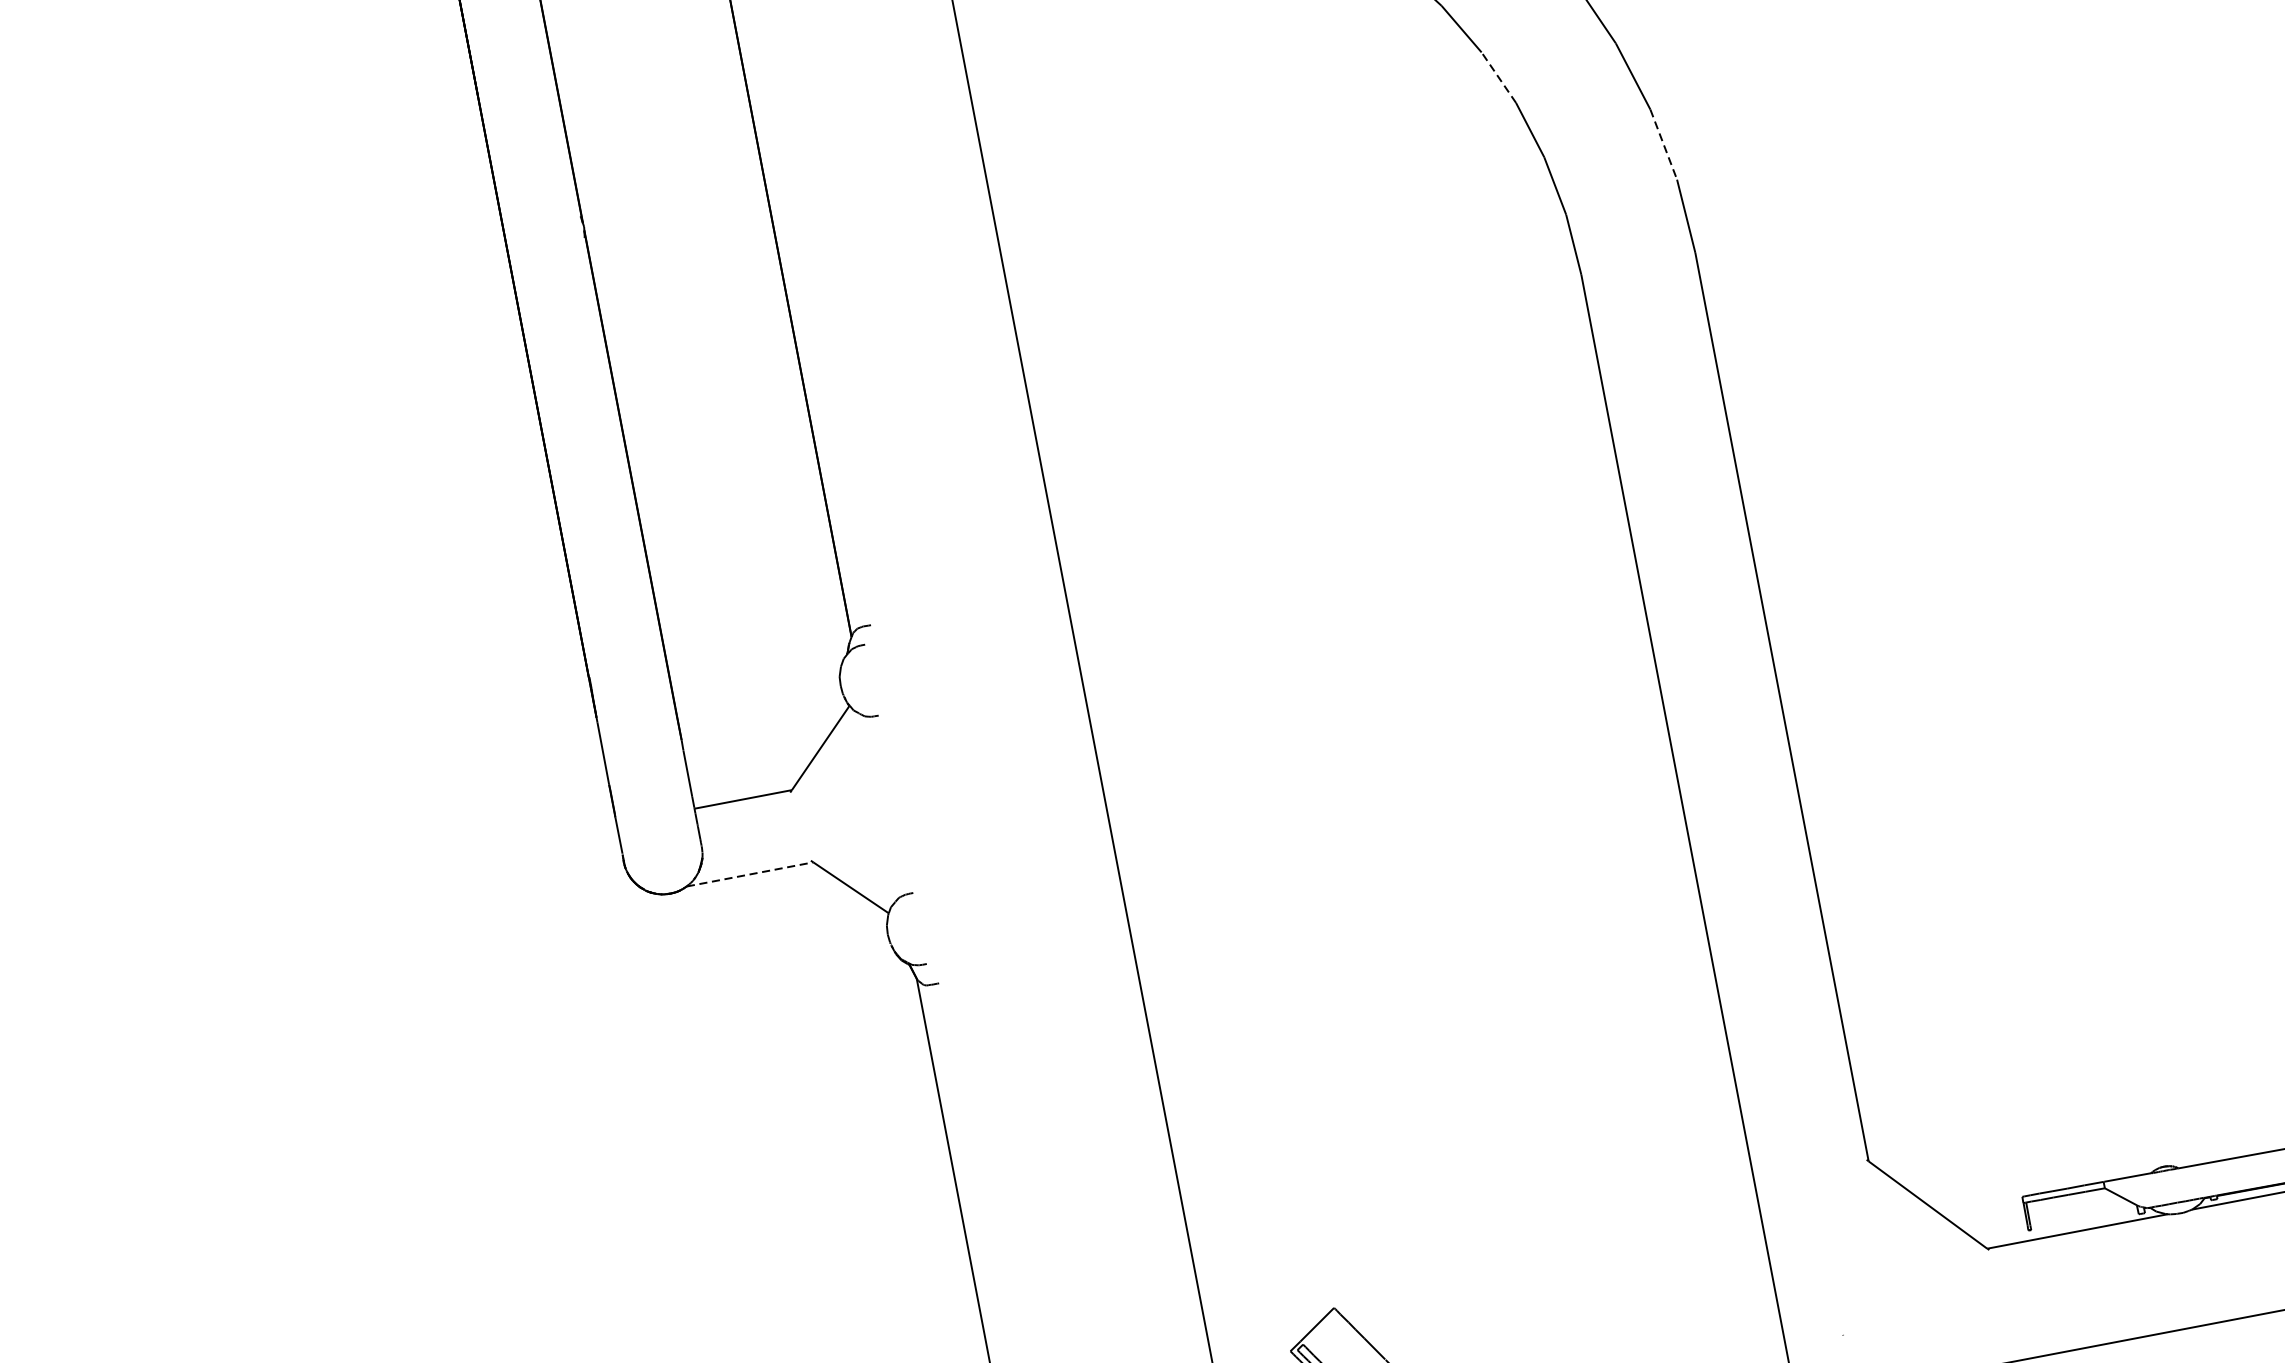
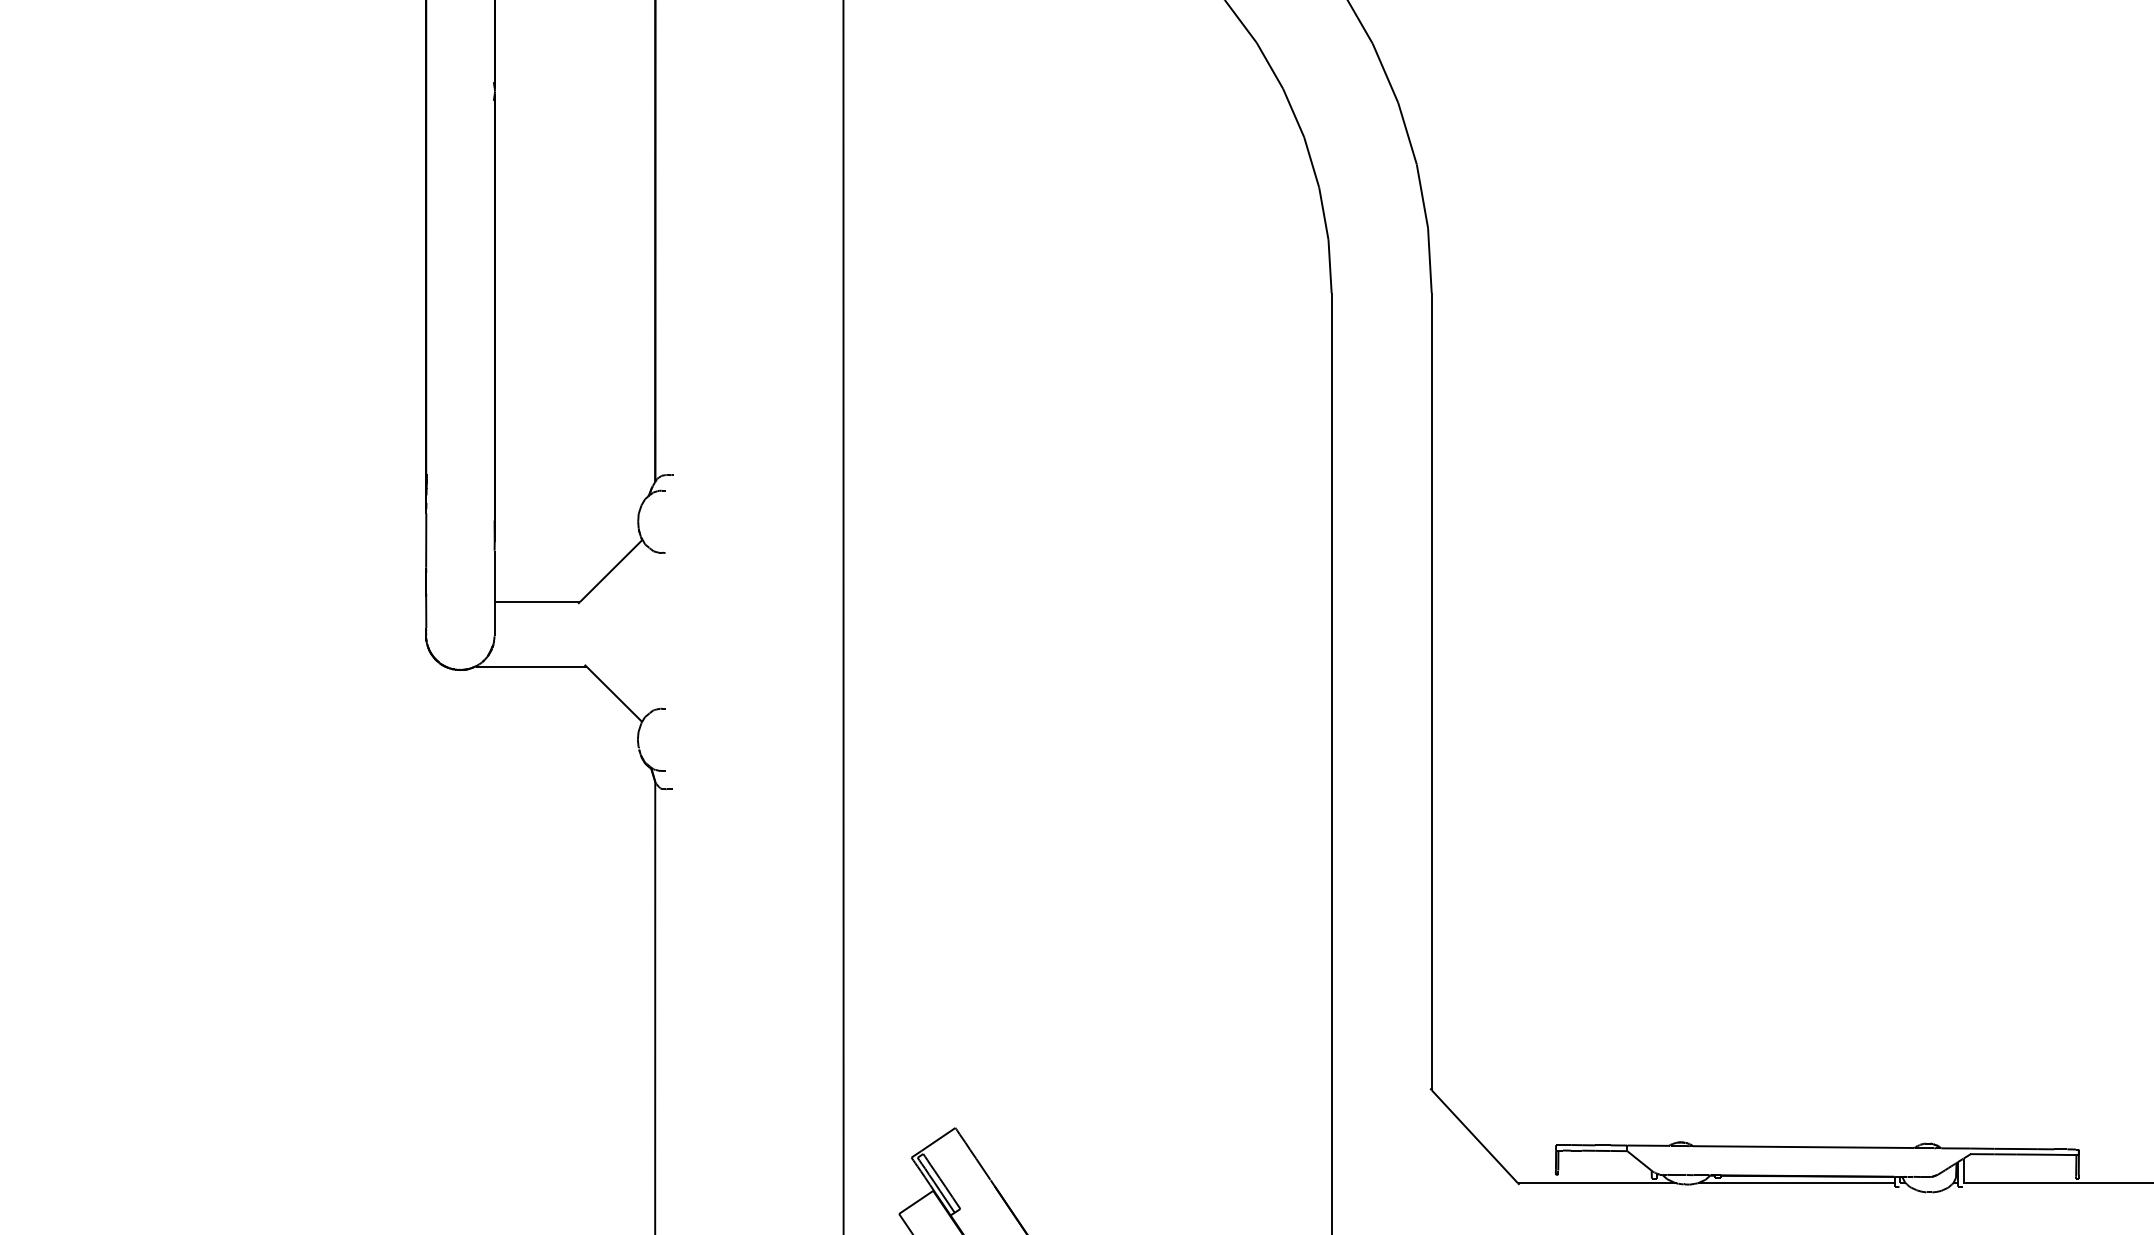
line: (1498, 77) -> (1293, 112), dashed -> solid
line: (1663, 144) -> (1422, 196), dashed -> solid
line: (750, 874) -> (531, 666), dashed -> solid

